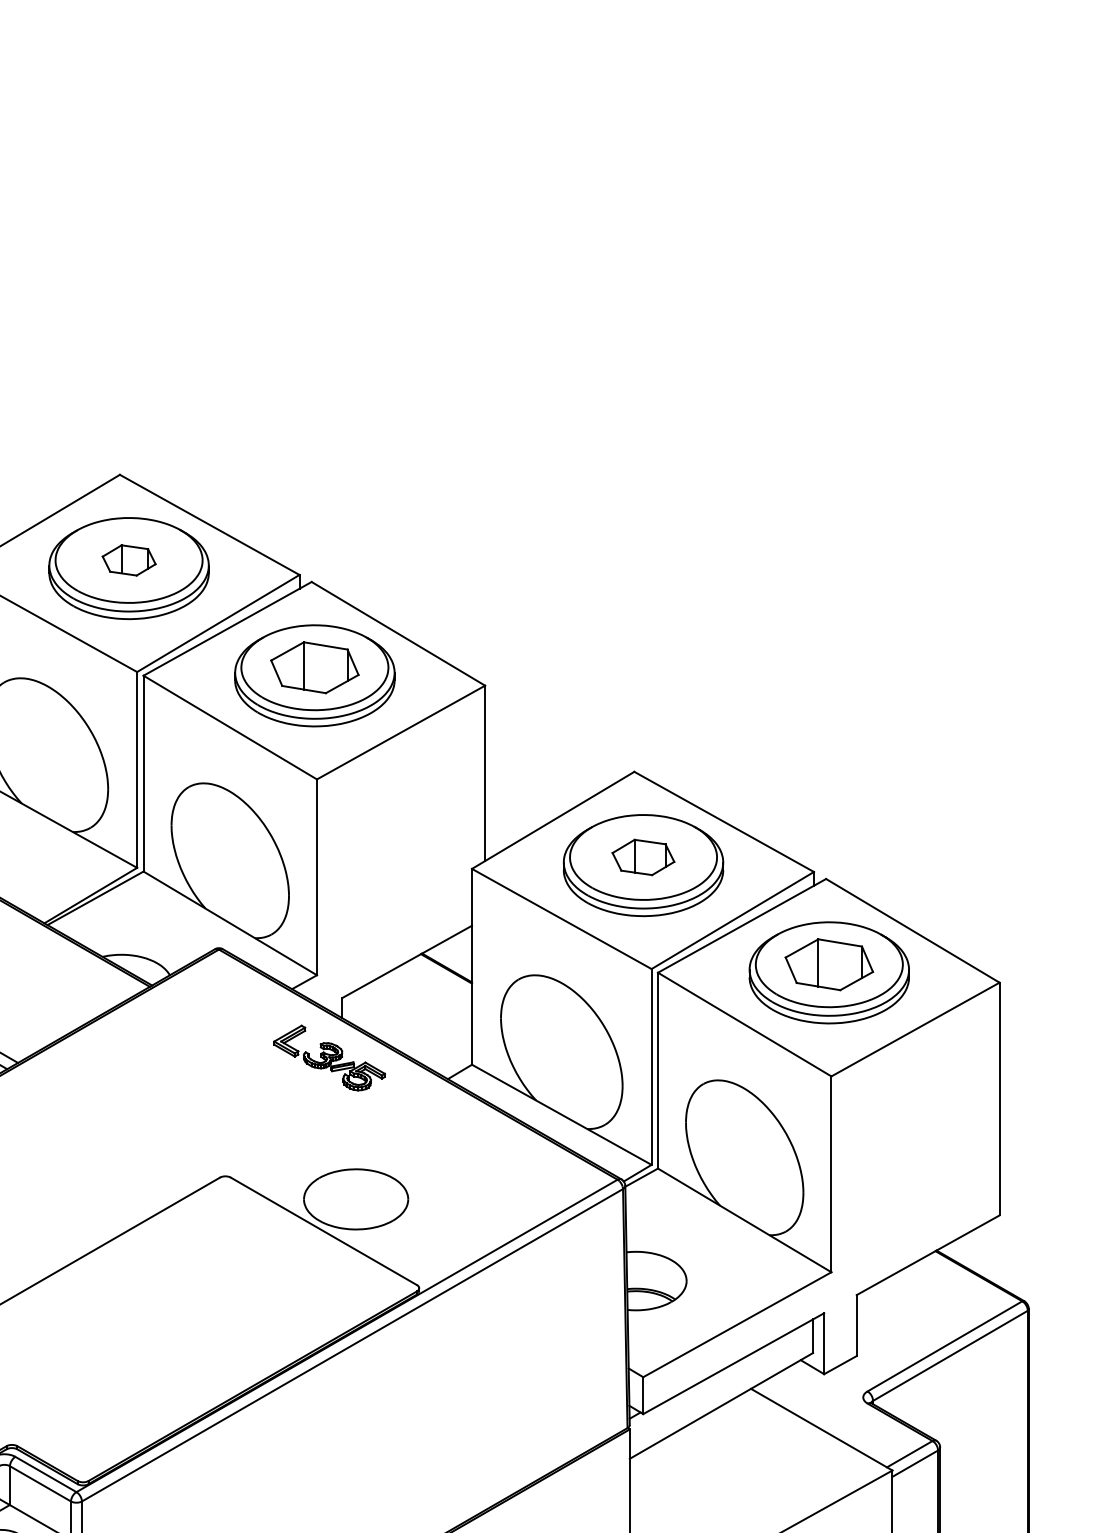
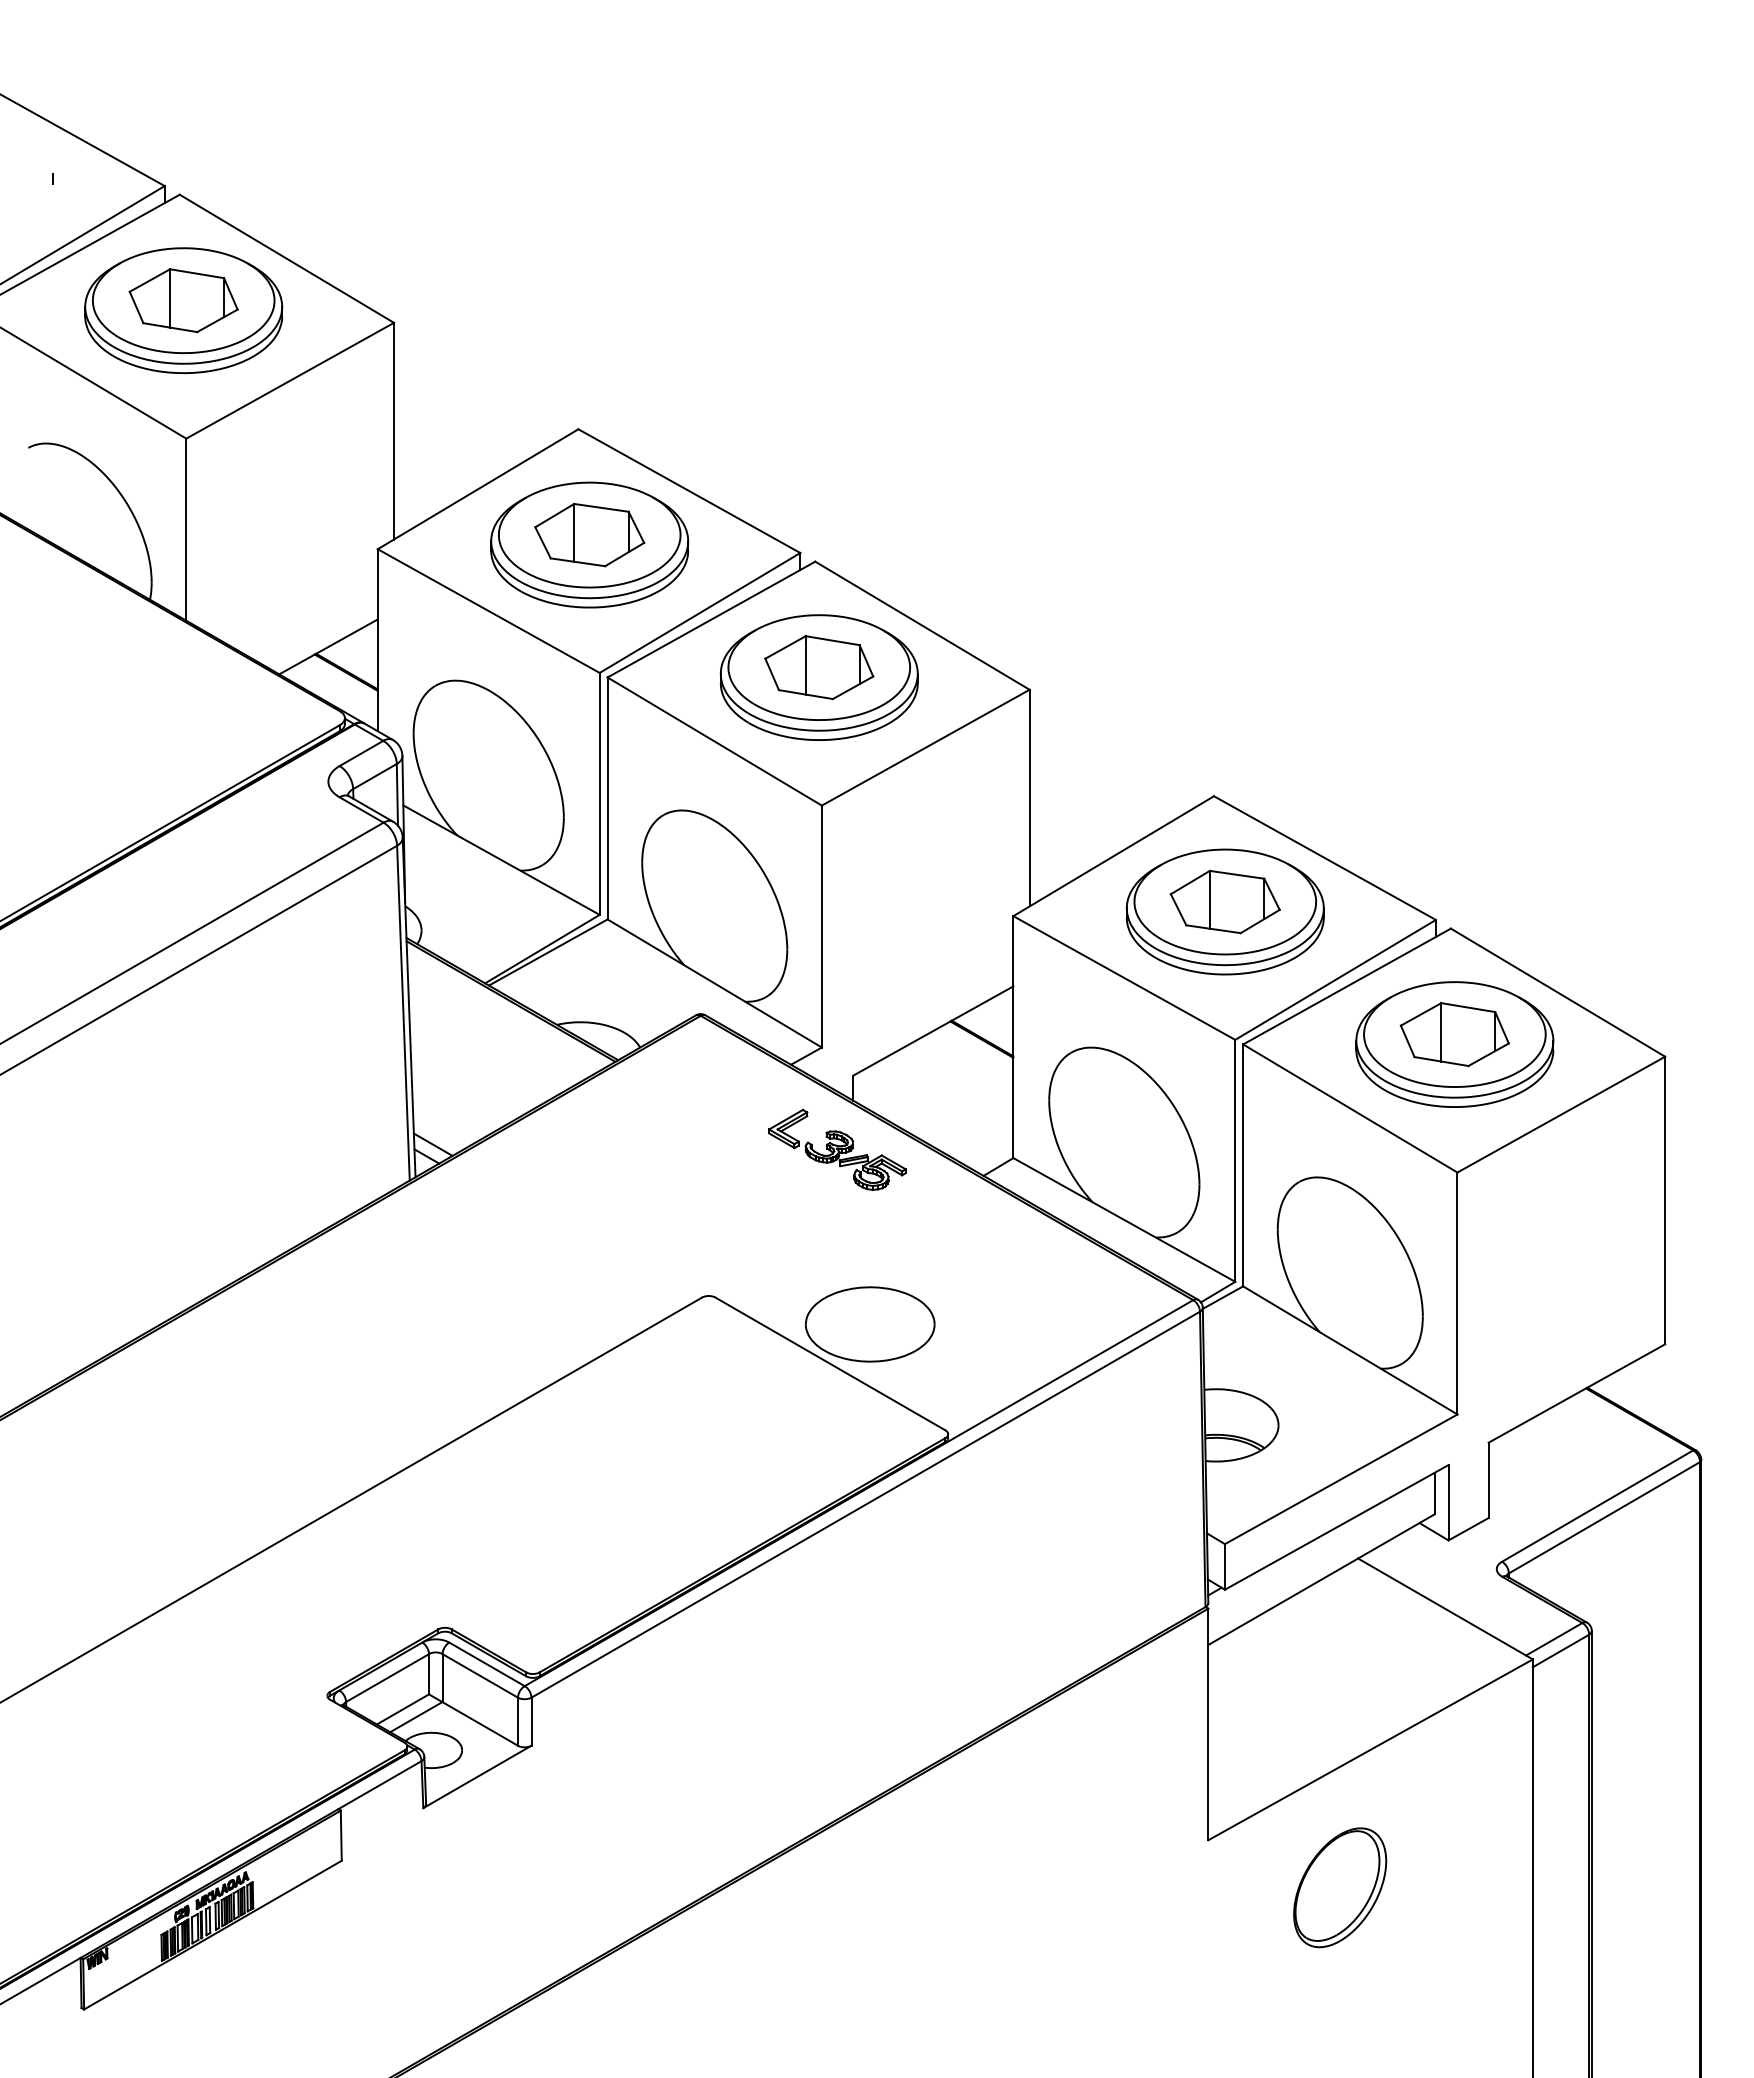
part: (128, 559) -> (589, 534), size x1.67
part: (642, 857) -> (1224, 901), size x1.43

